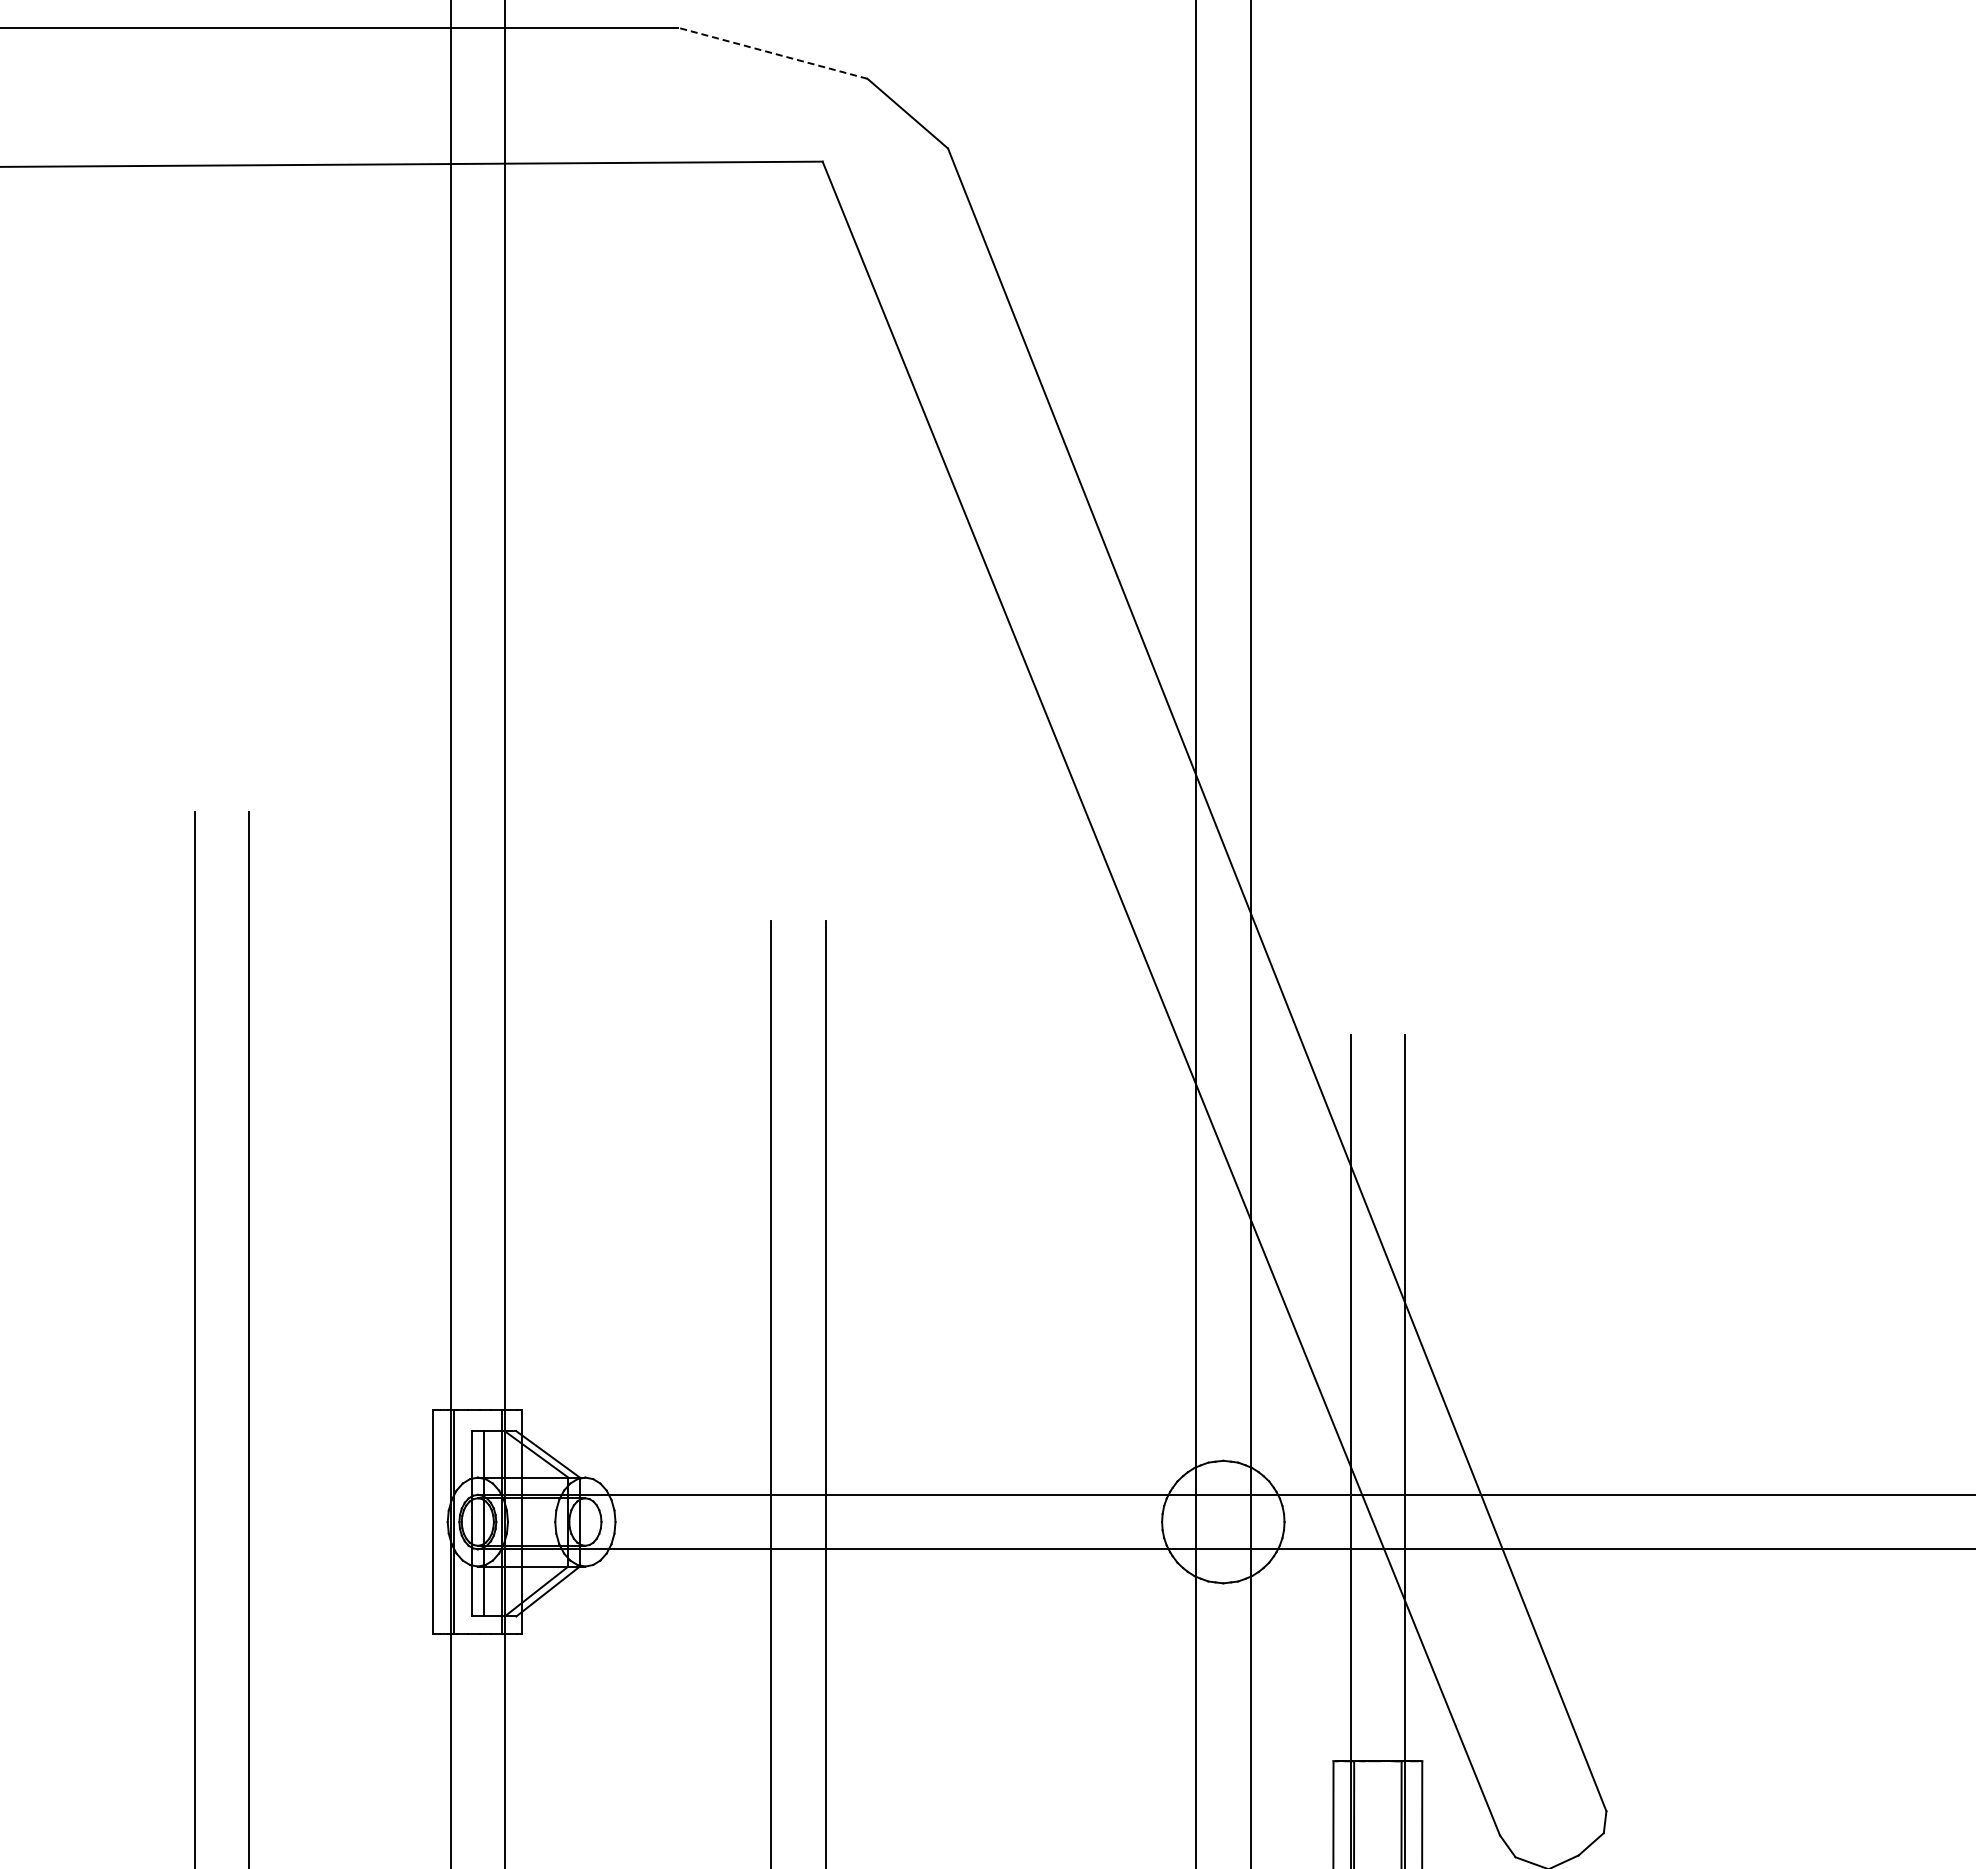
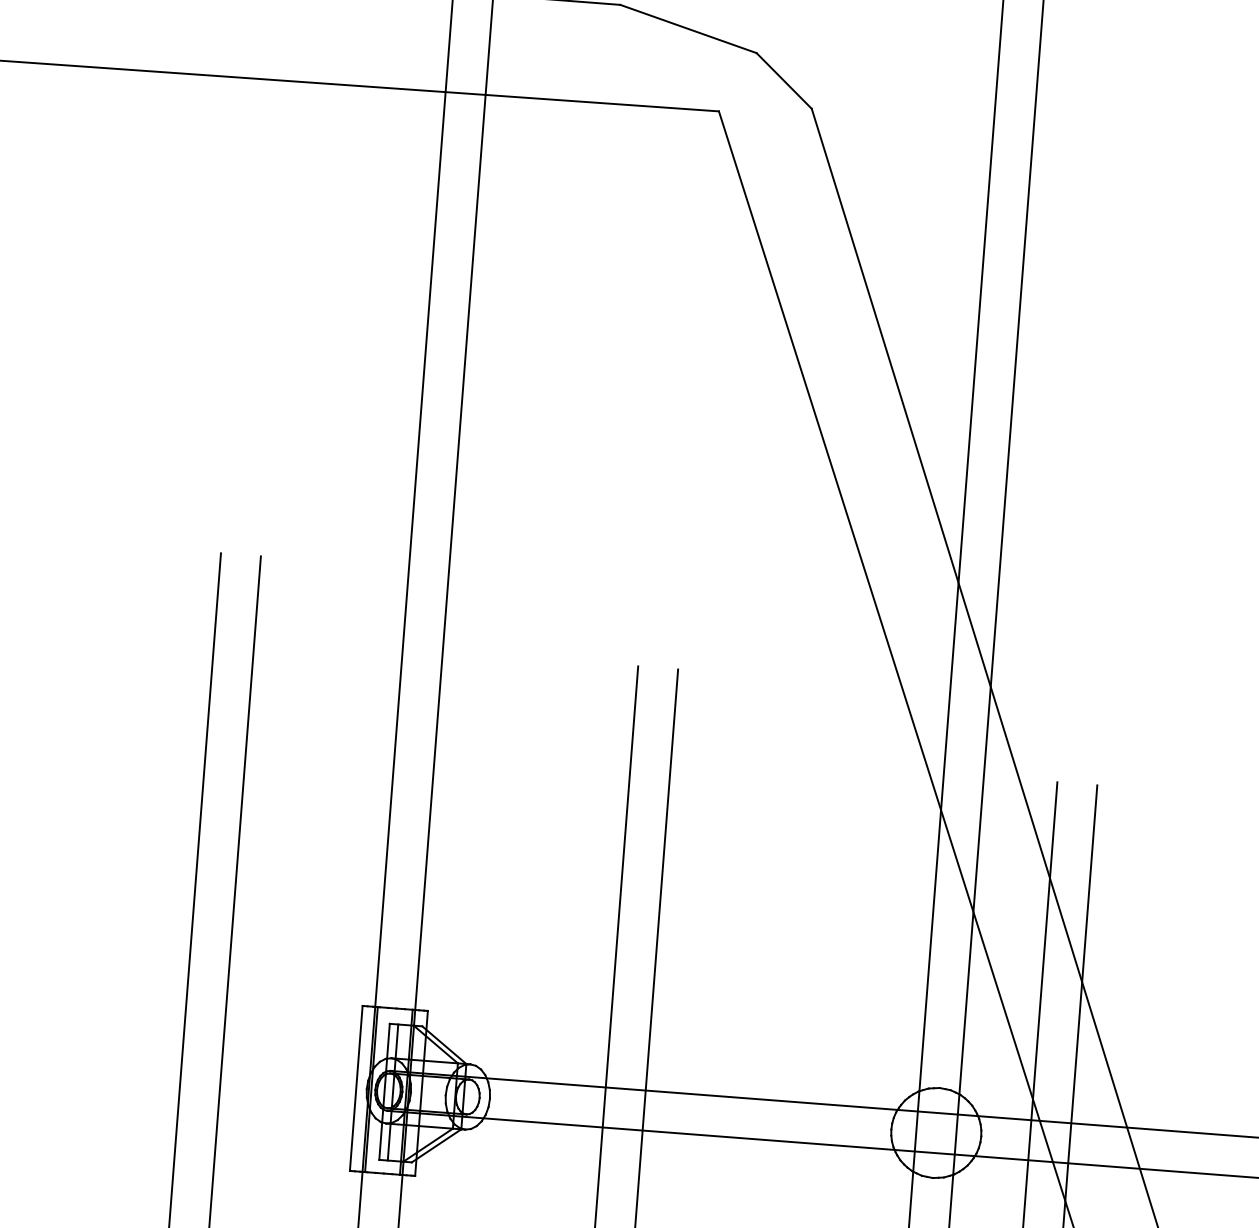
line: (772, 53) -> (688, 29), dashed -> solid

